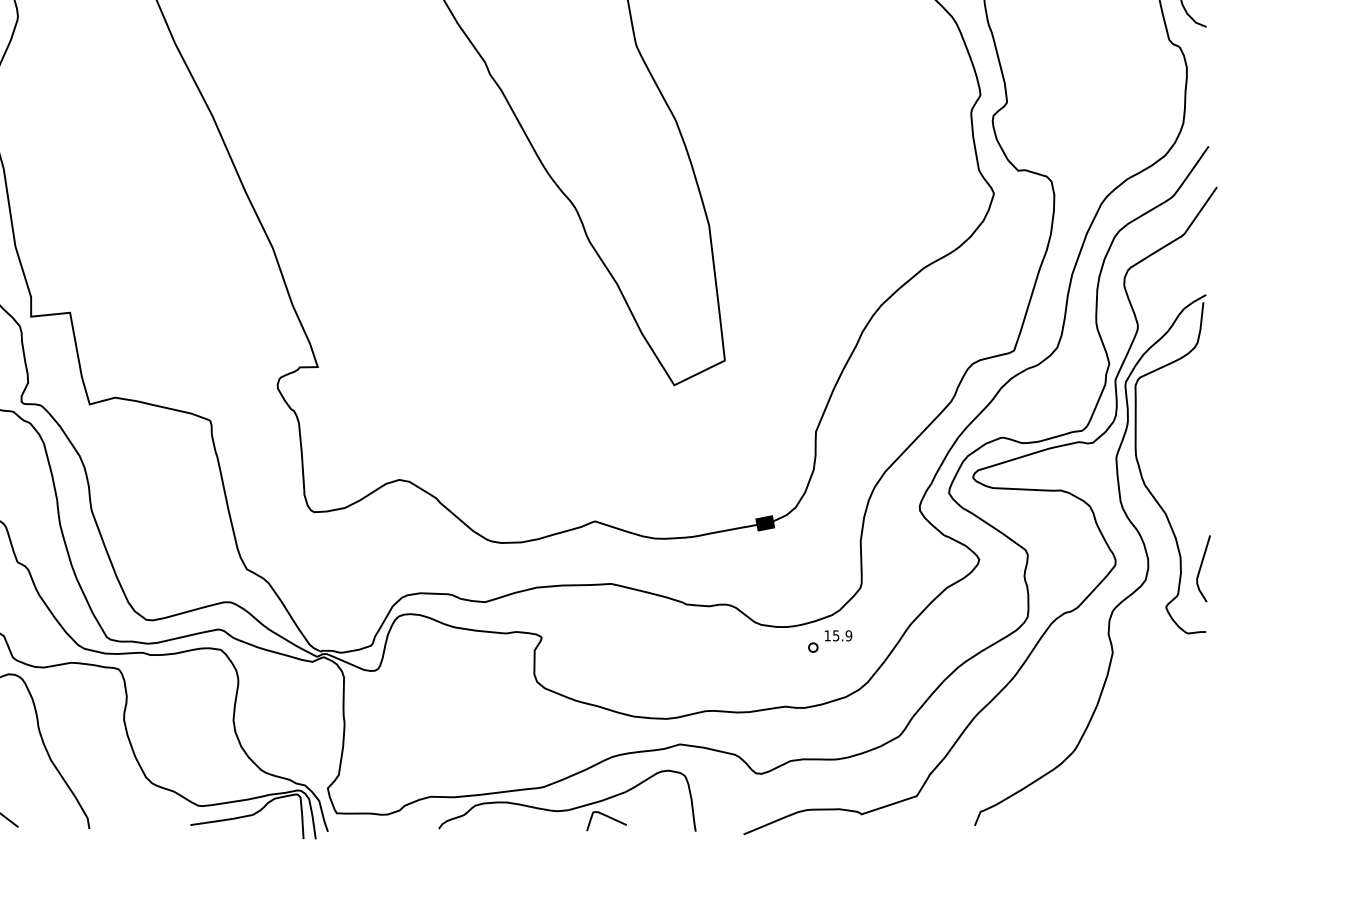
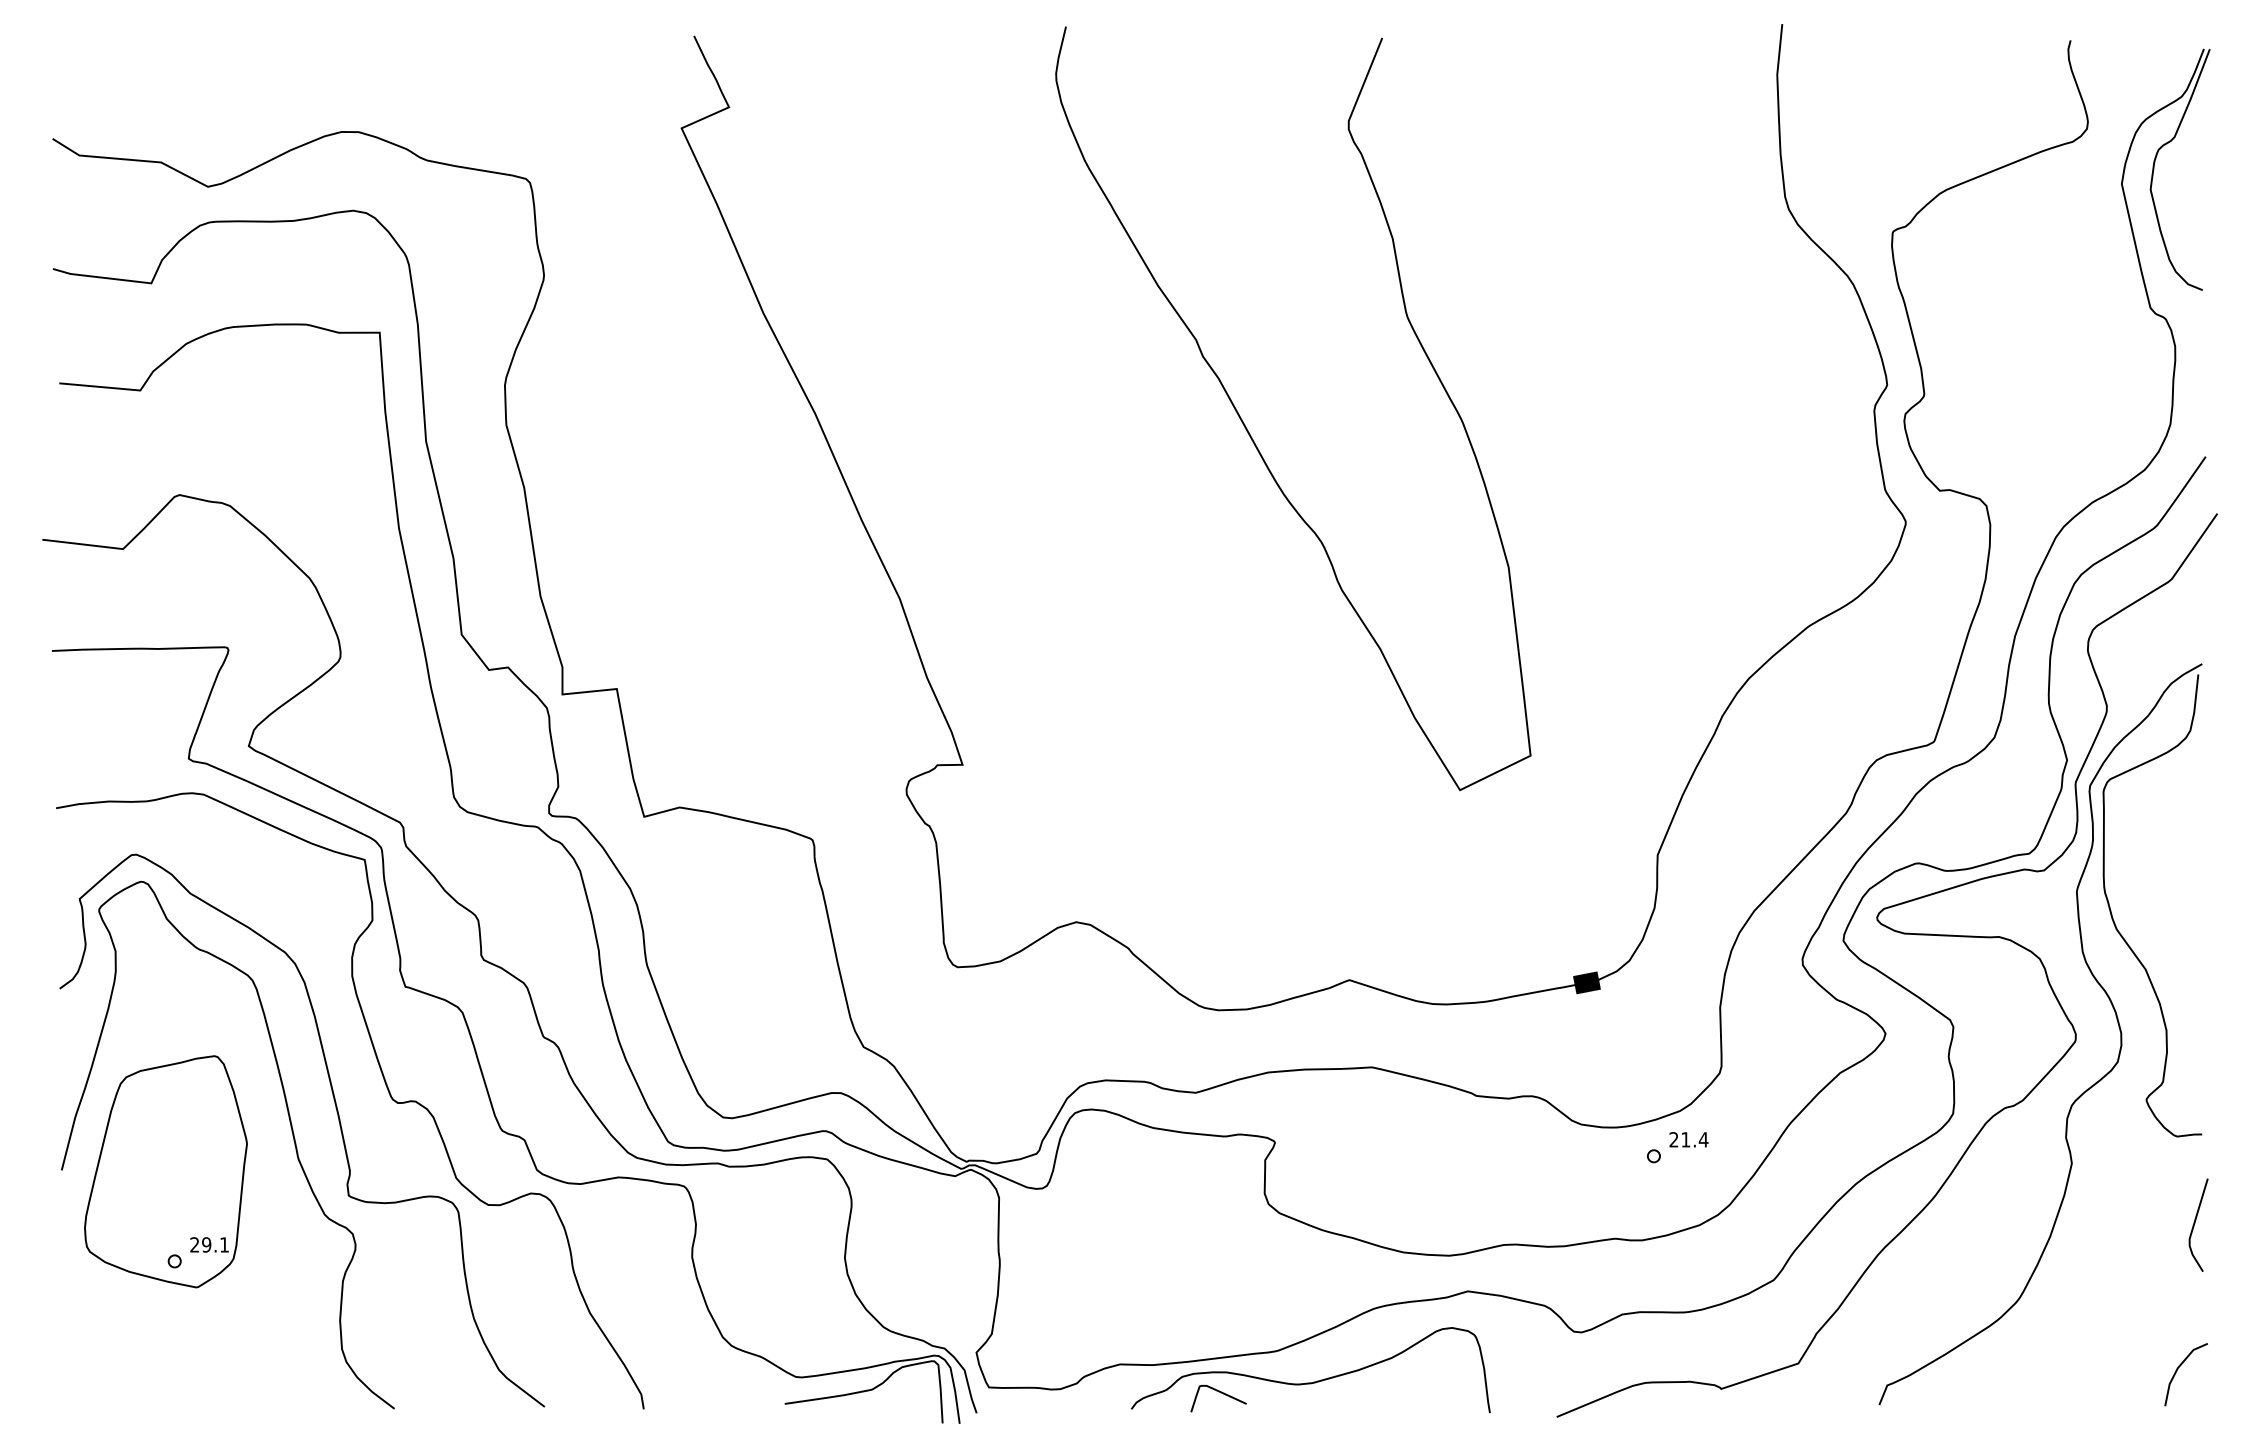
line: (1201, 567) -> (2195, 1223), moved
text: (838, 635) -> (1688, 1139), 15.9 -> 21.4
line: (1188, 801) -> (2177, 1371), added
curve: (608, 817) -> (1221, 1393), moved

